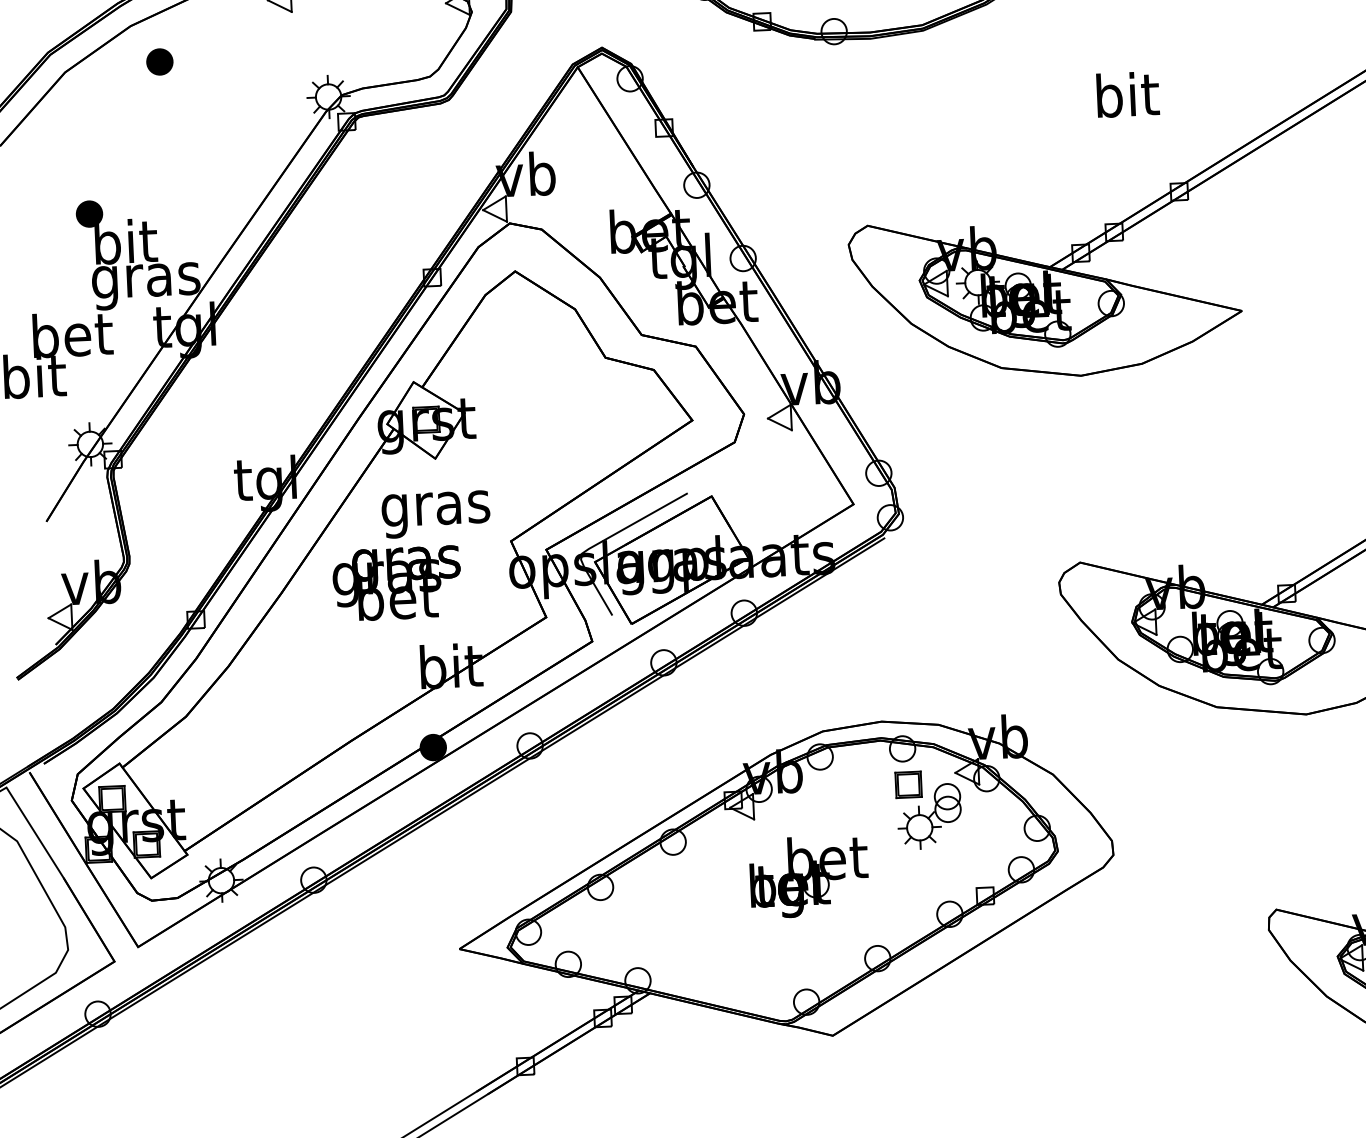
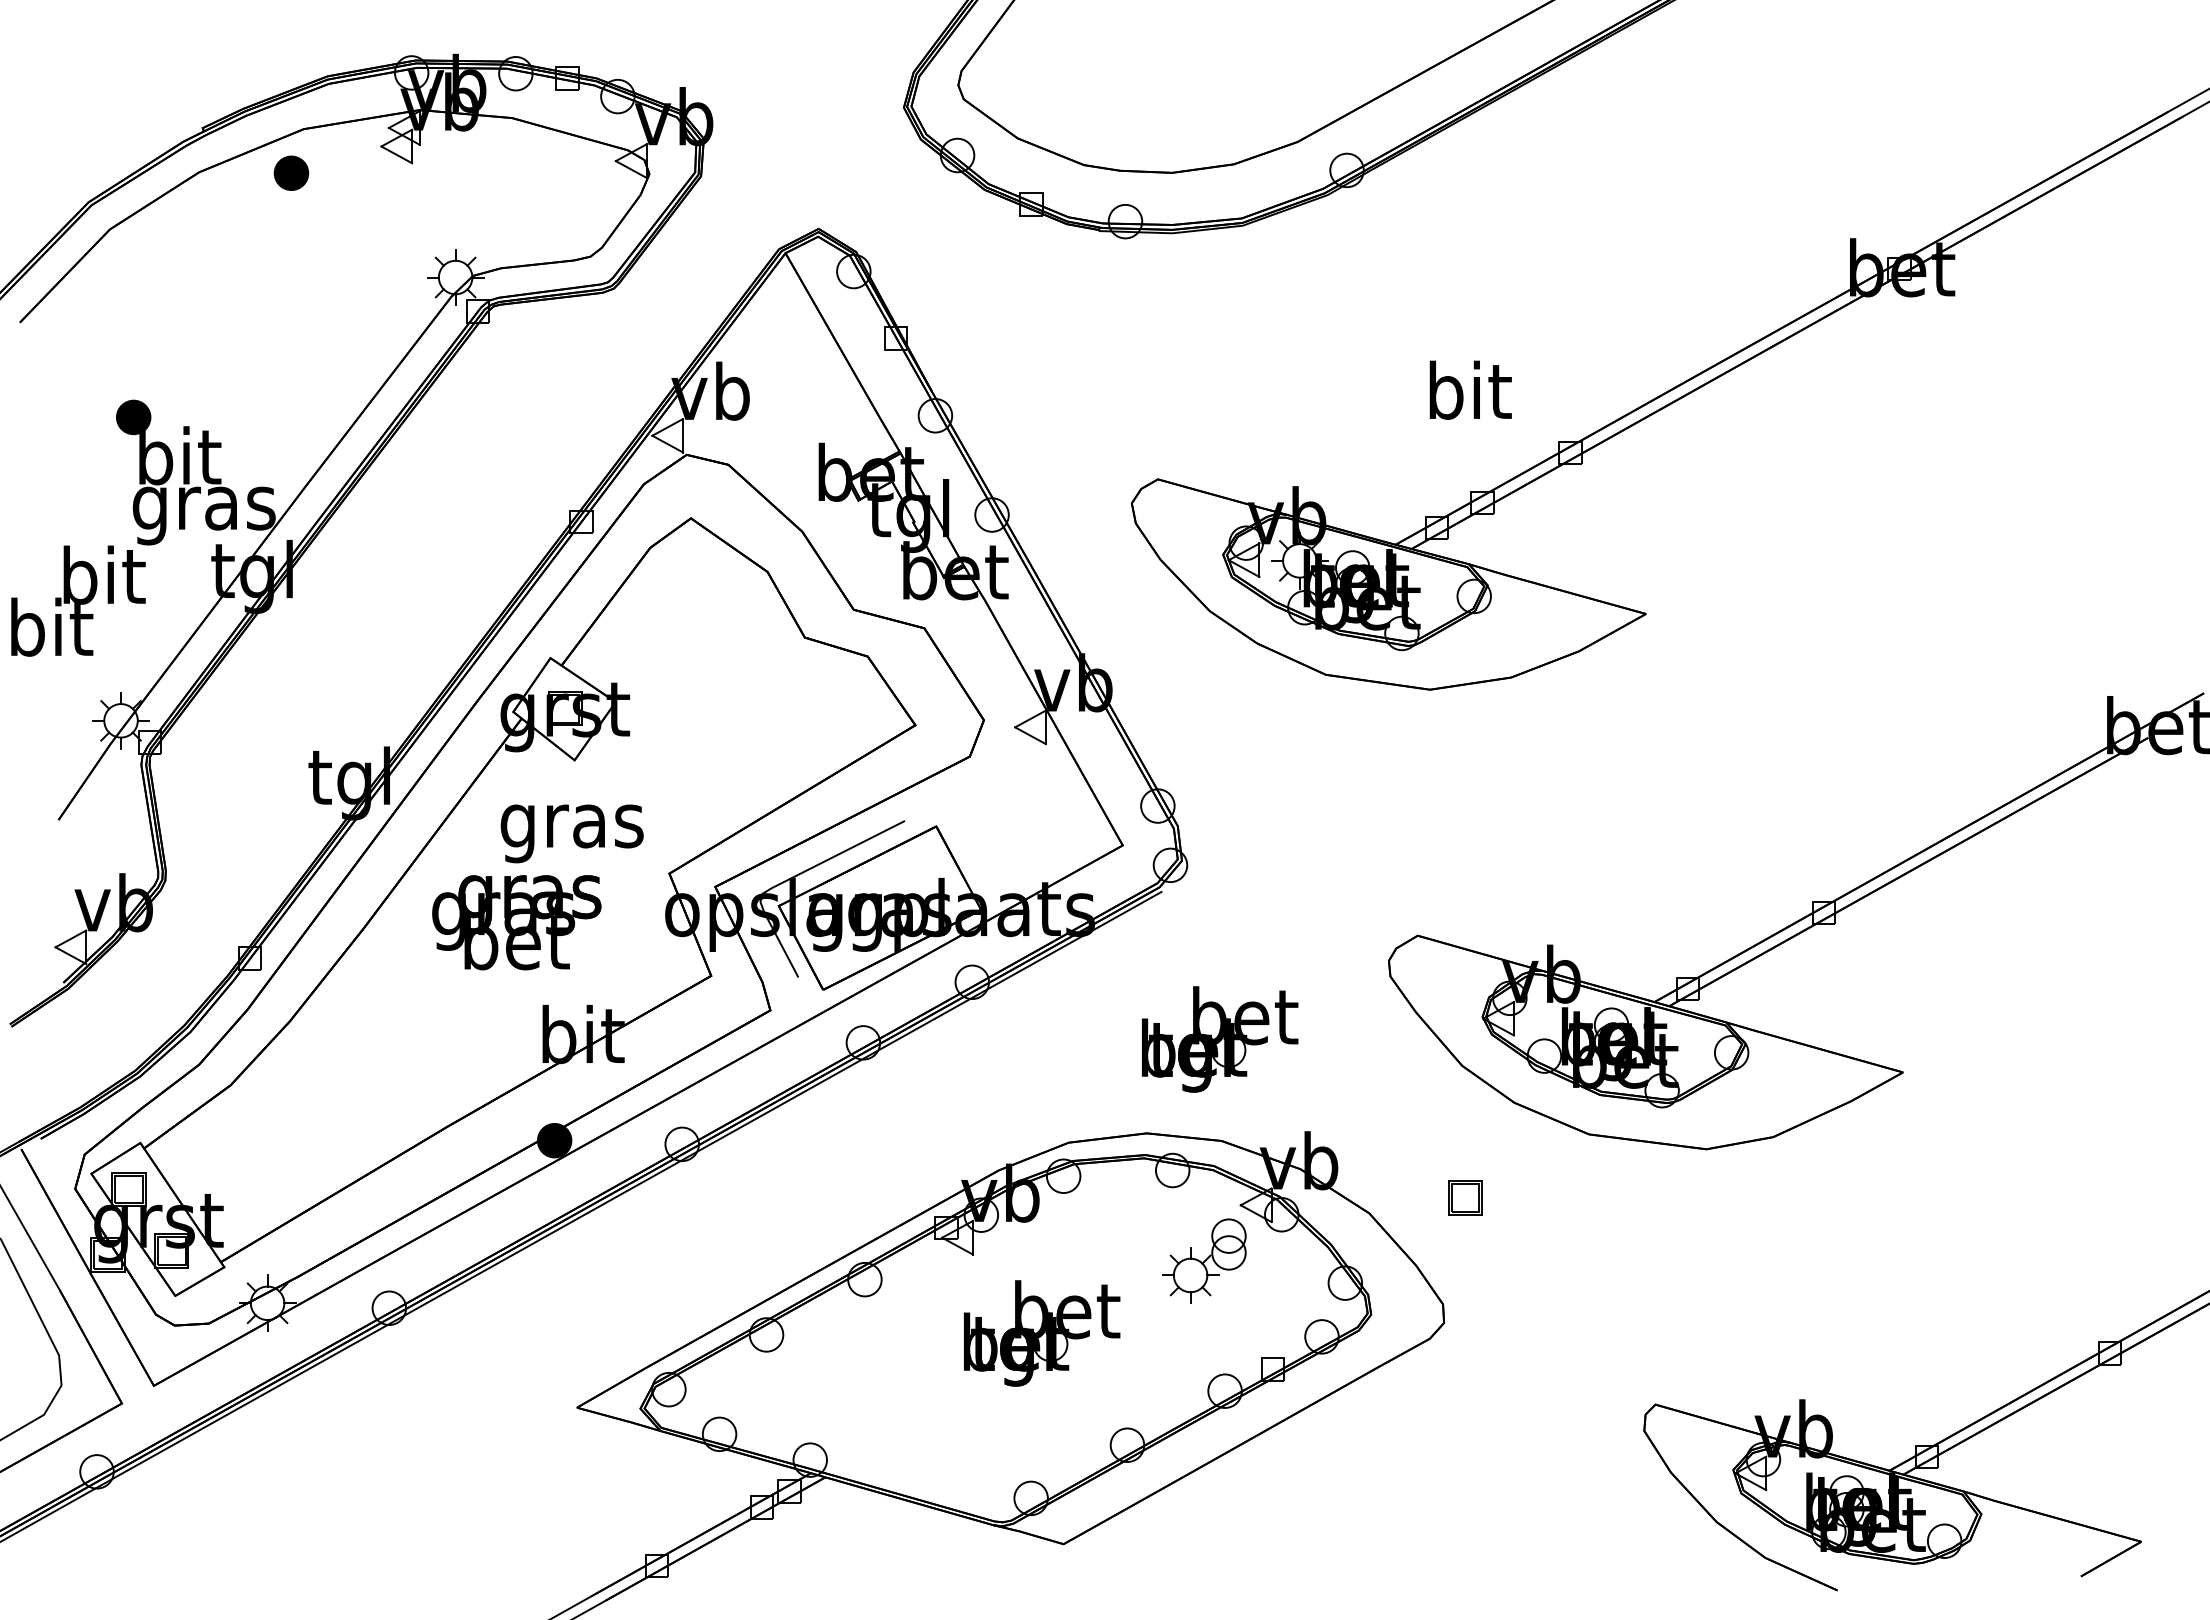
part: (159, 61) -> (291, 172), moved
text: (1127, 94) -> (1470, 389), moved
text: (72, 334) -> (104, 574), bet -> bit
part: (934, 647) -> (1220, 1039), added
part: (908, 784) -> (1465, 1197), moved

